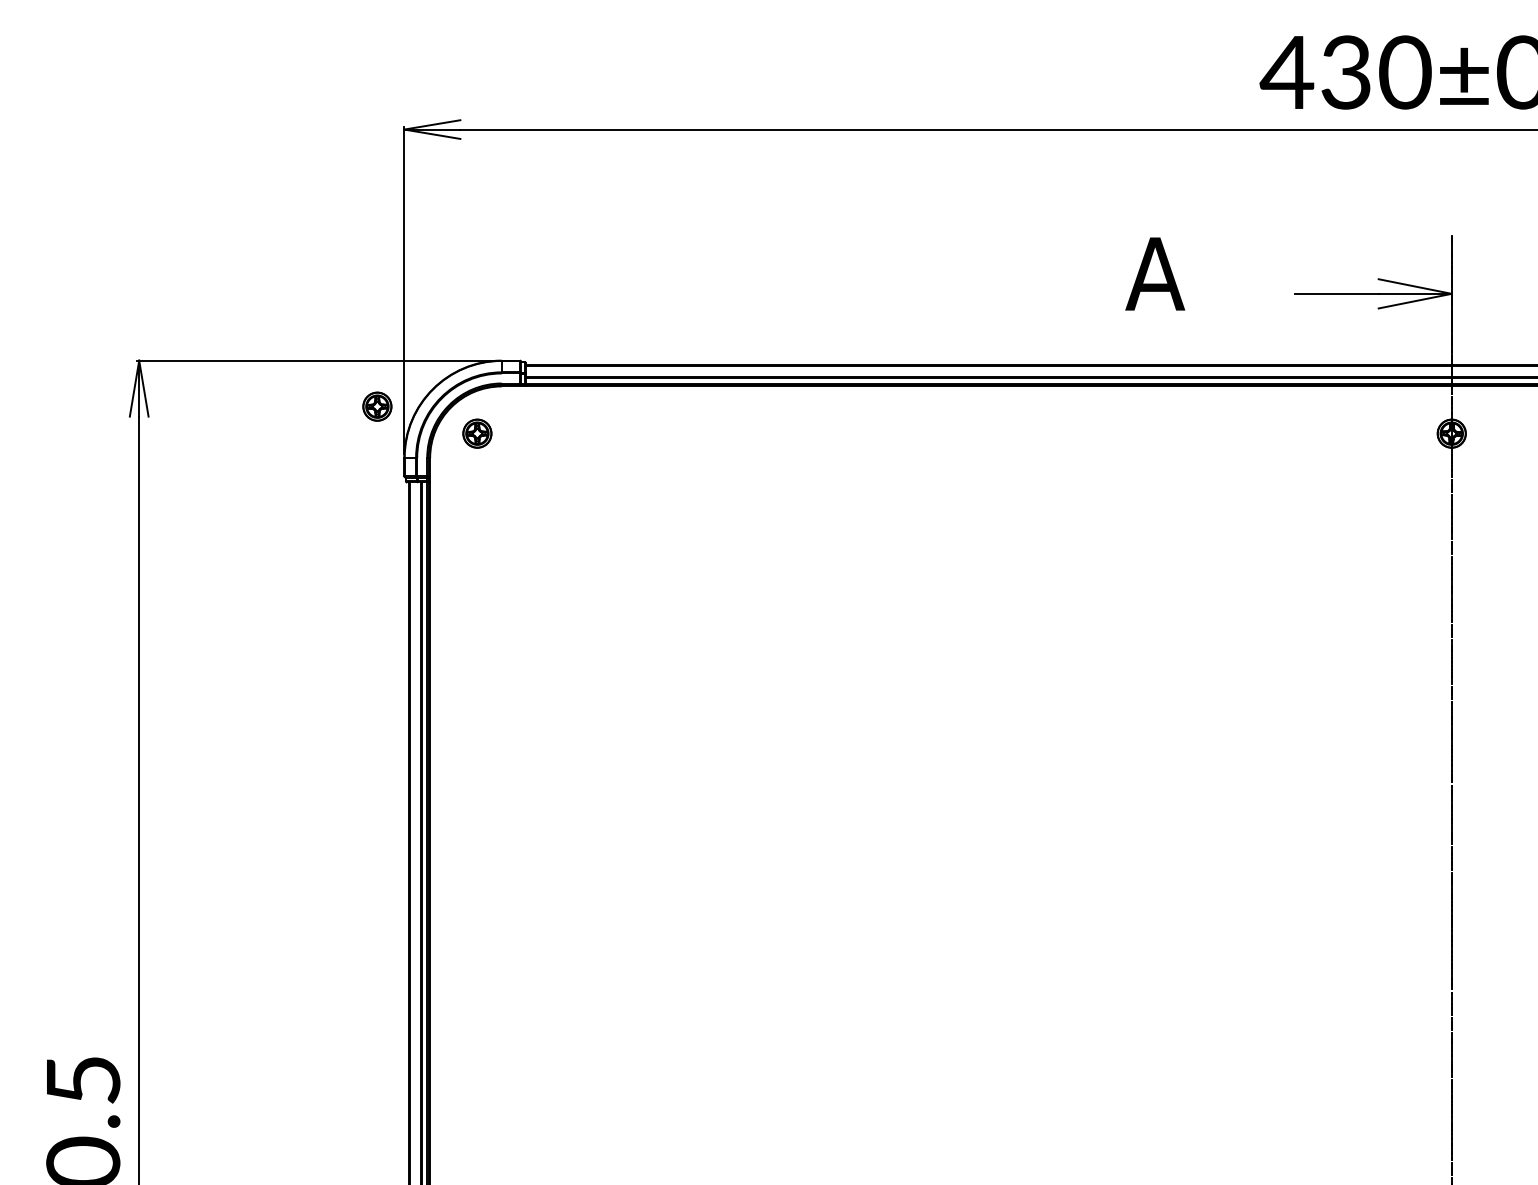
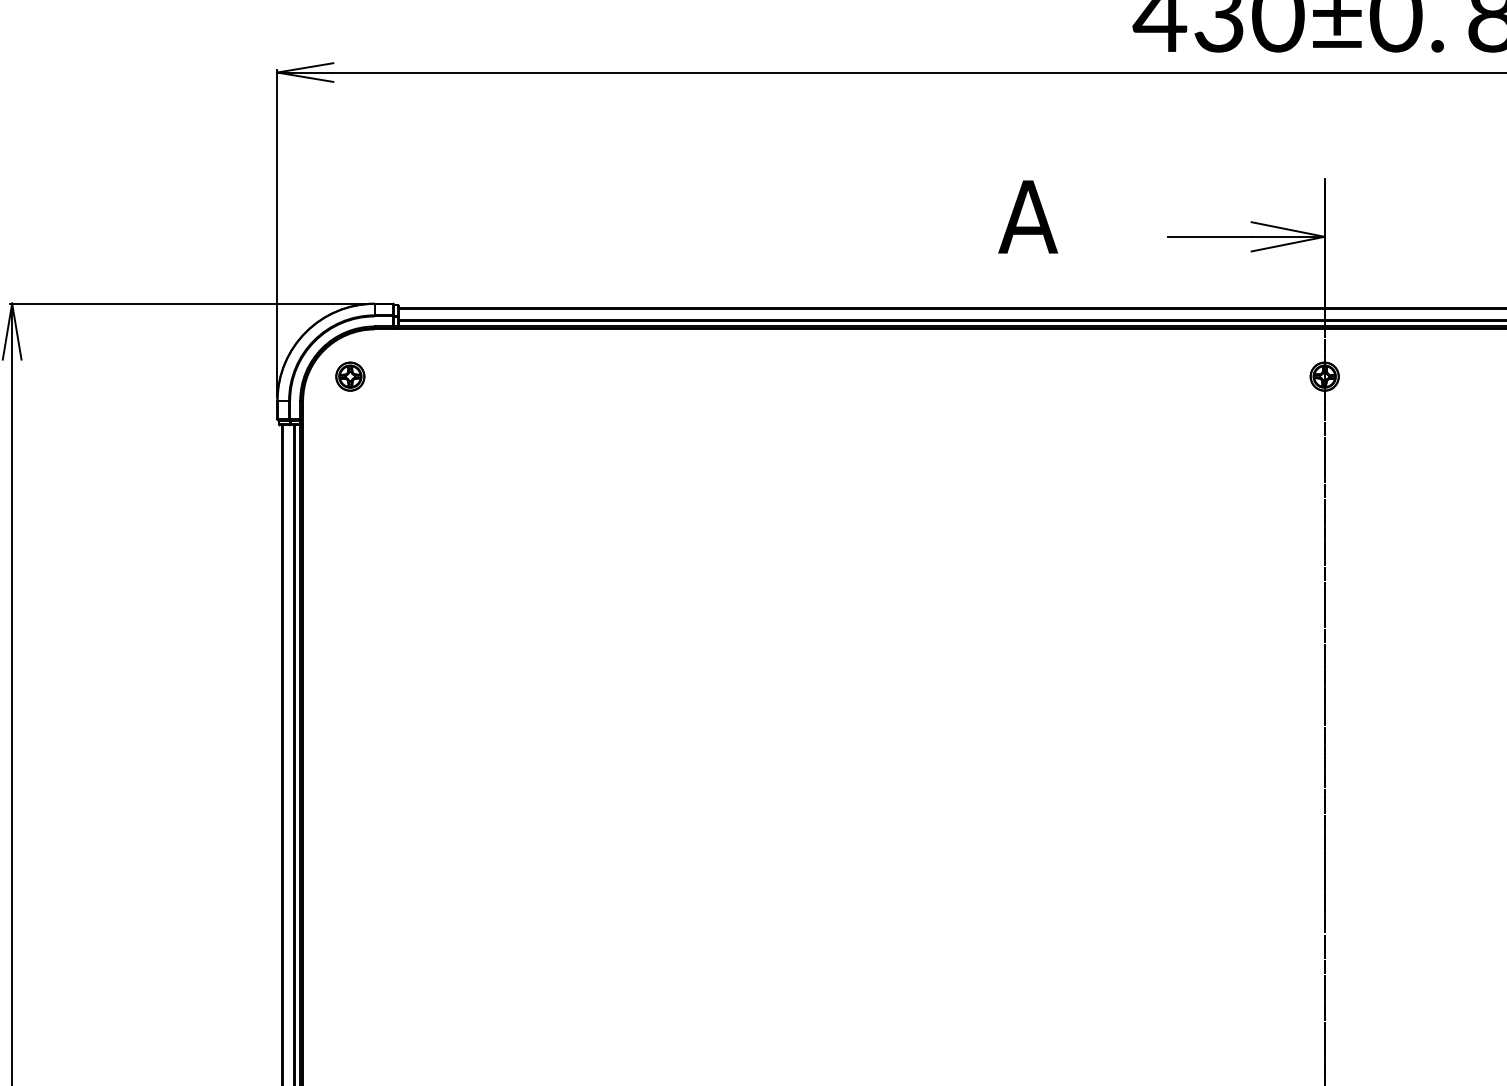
part: (377, 406) -> (250, 349), removed

